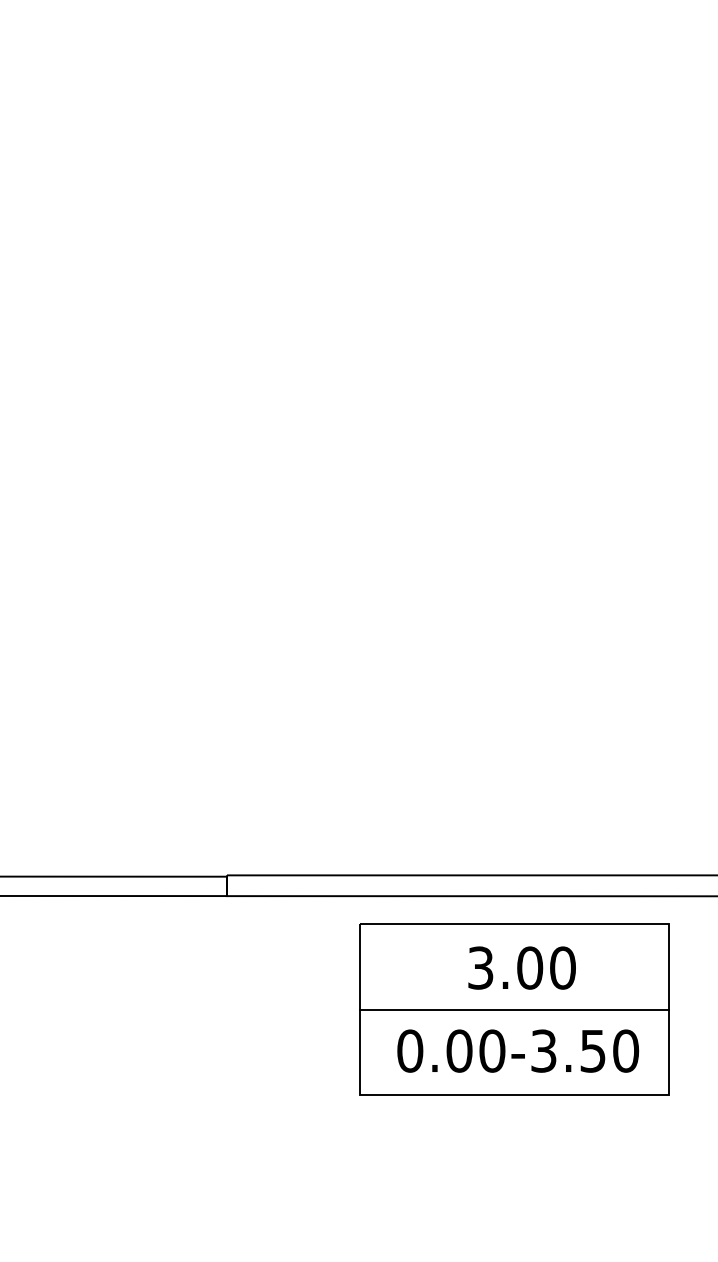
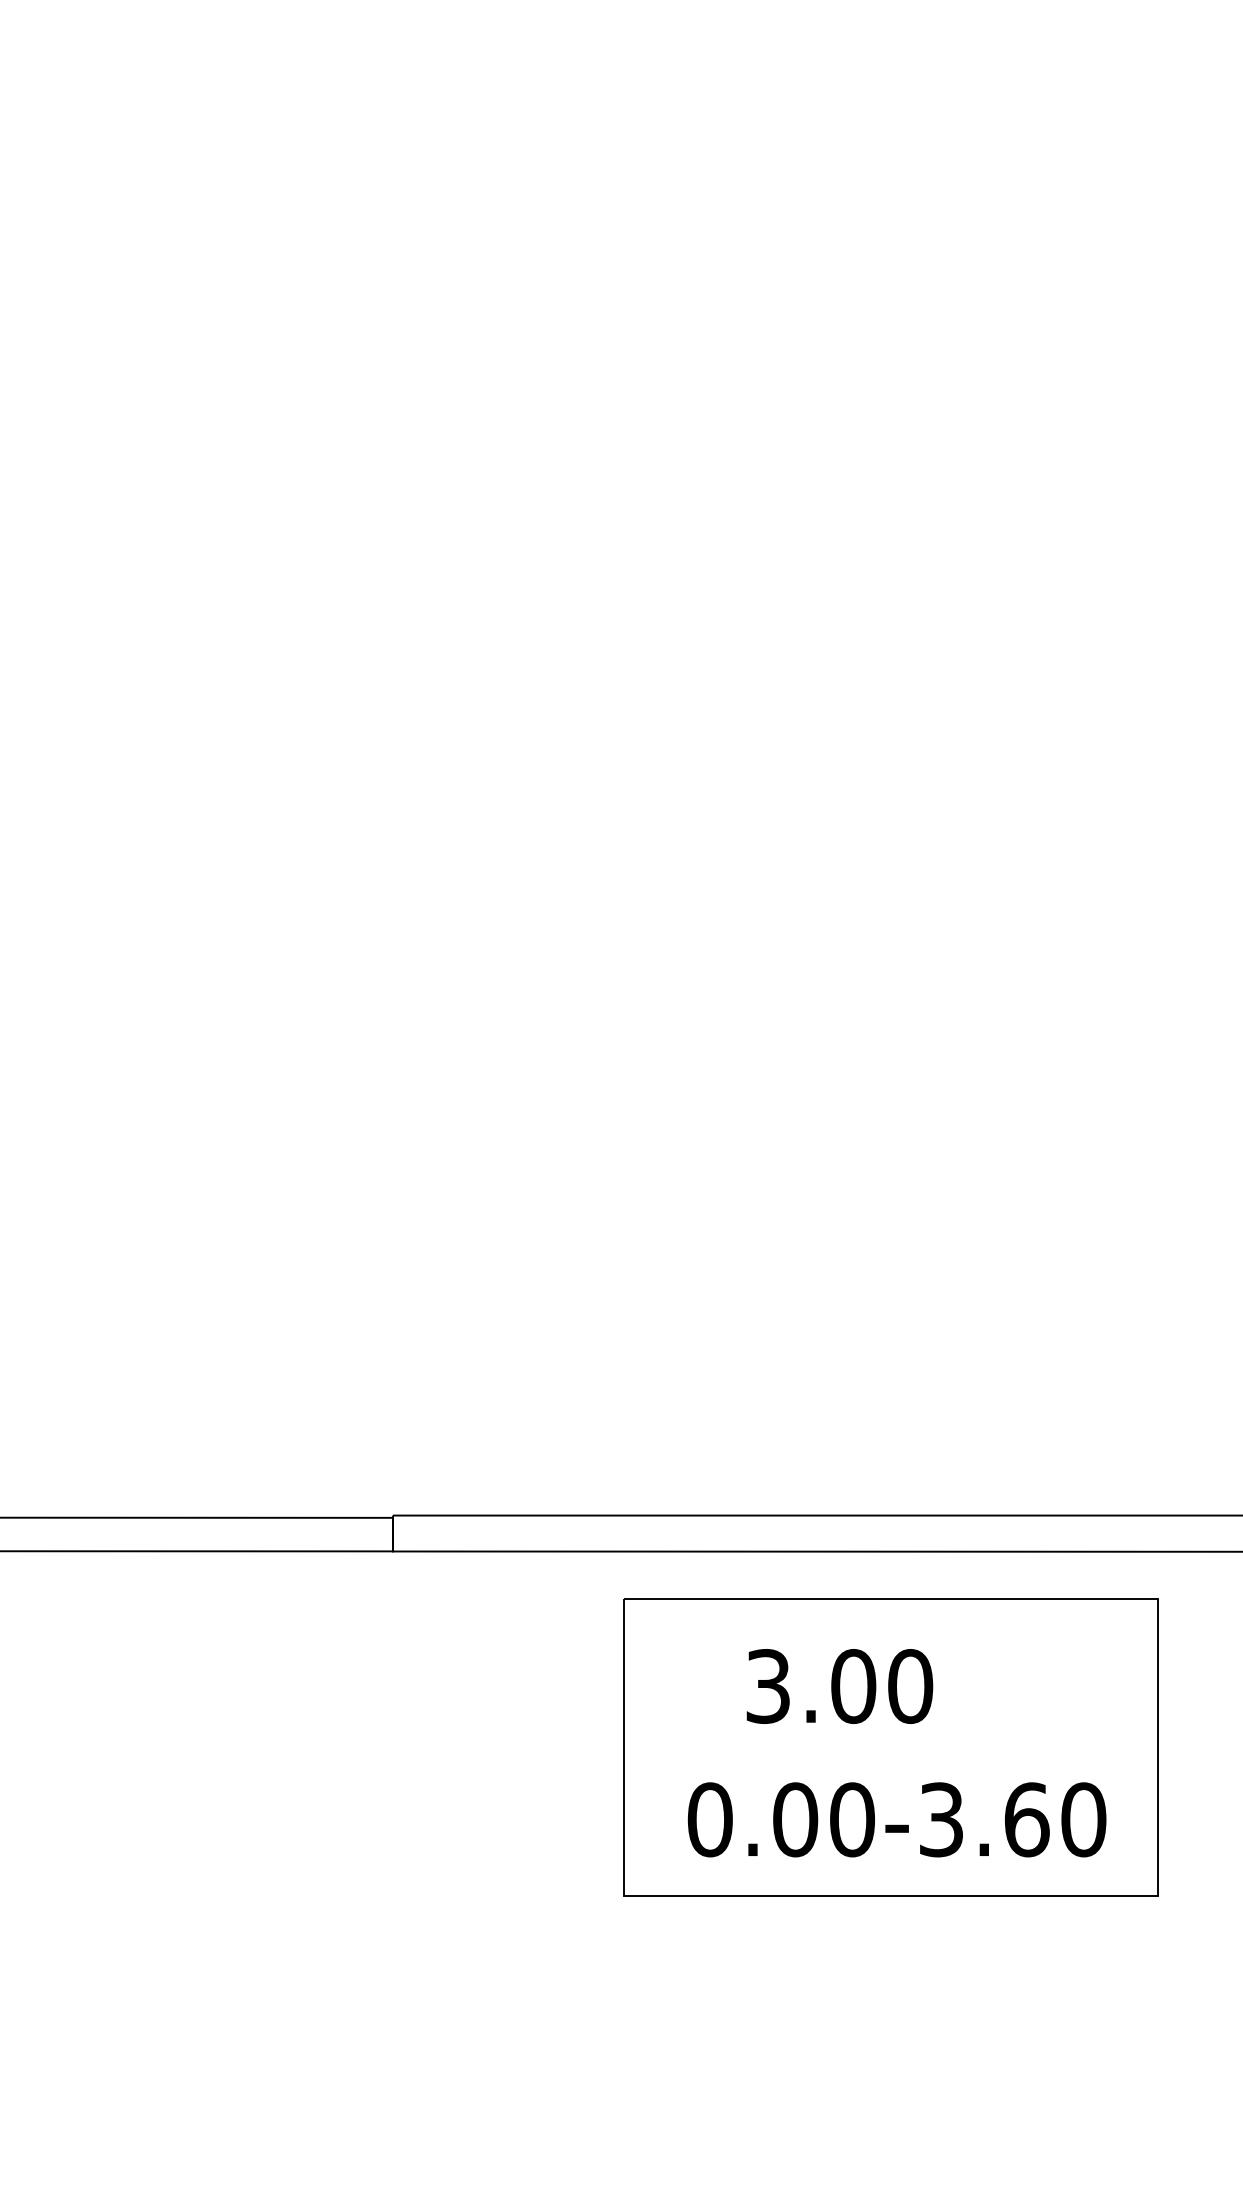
text: (521, 967) -> (838, 1685), moved
line: (514, 1009) -> (890, 1747), removed
text: (593, 1050) -> (1027, 1818), 0.00-3.50 -> 0.00-3.60

